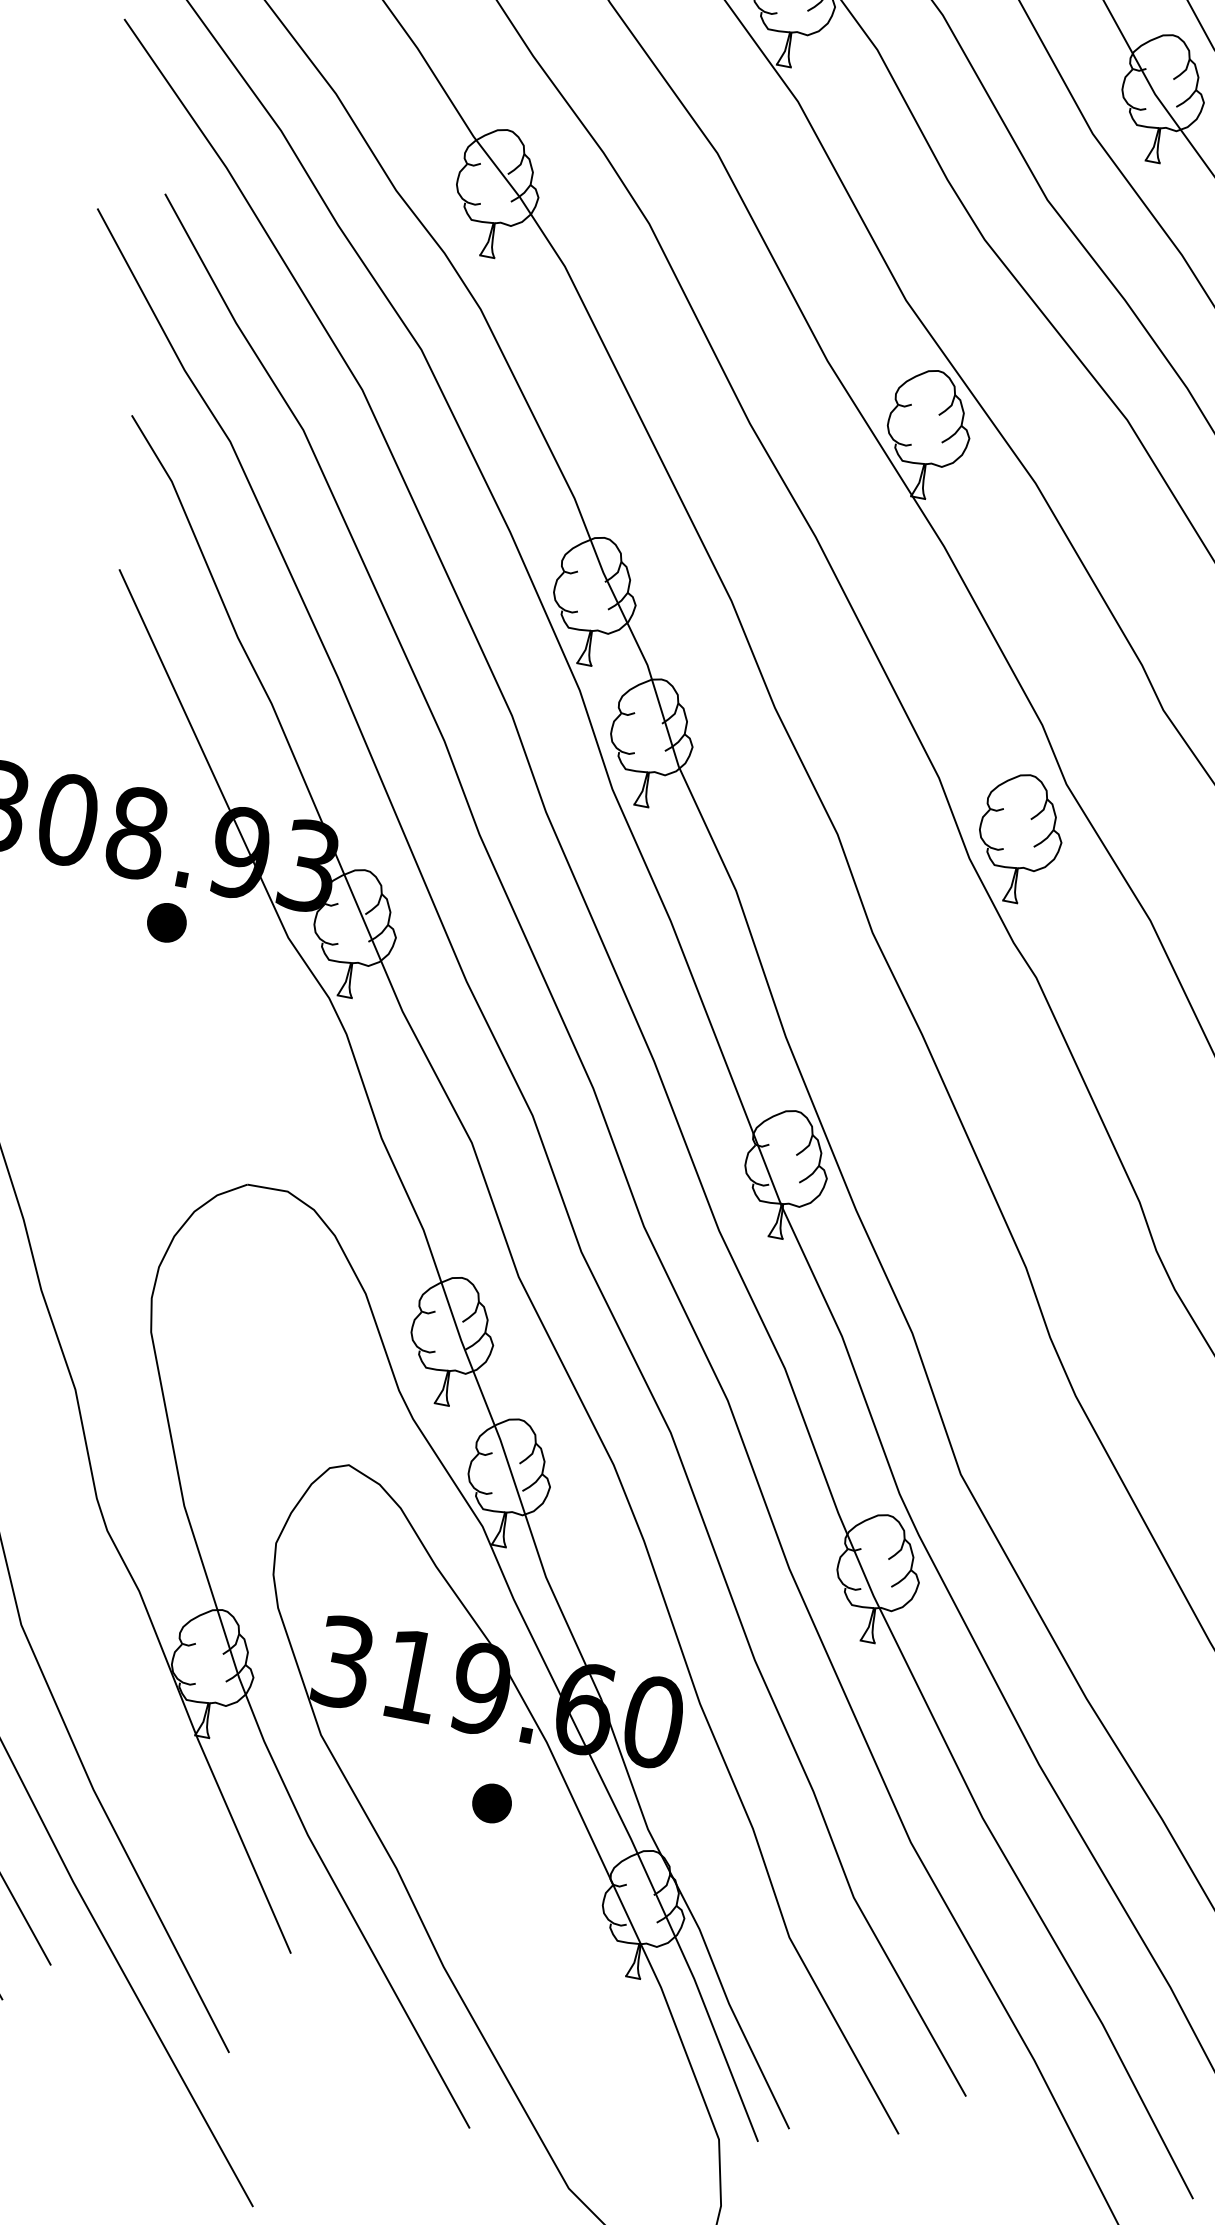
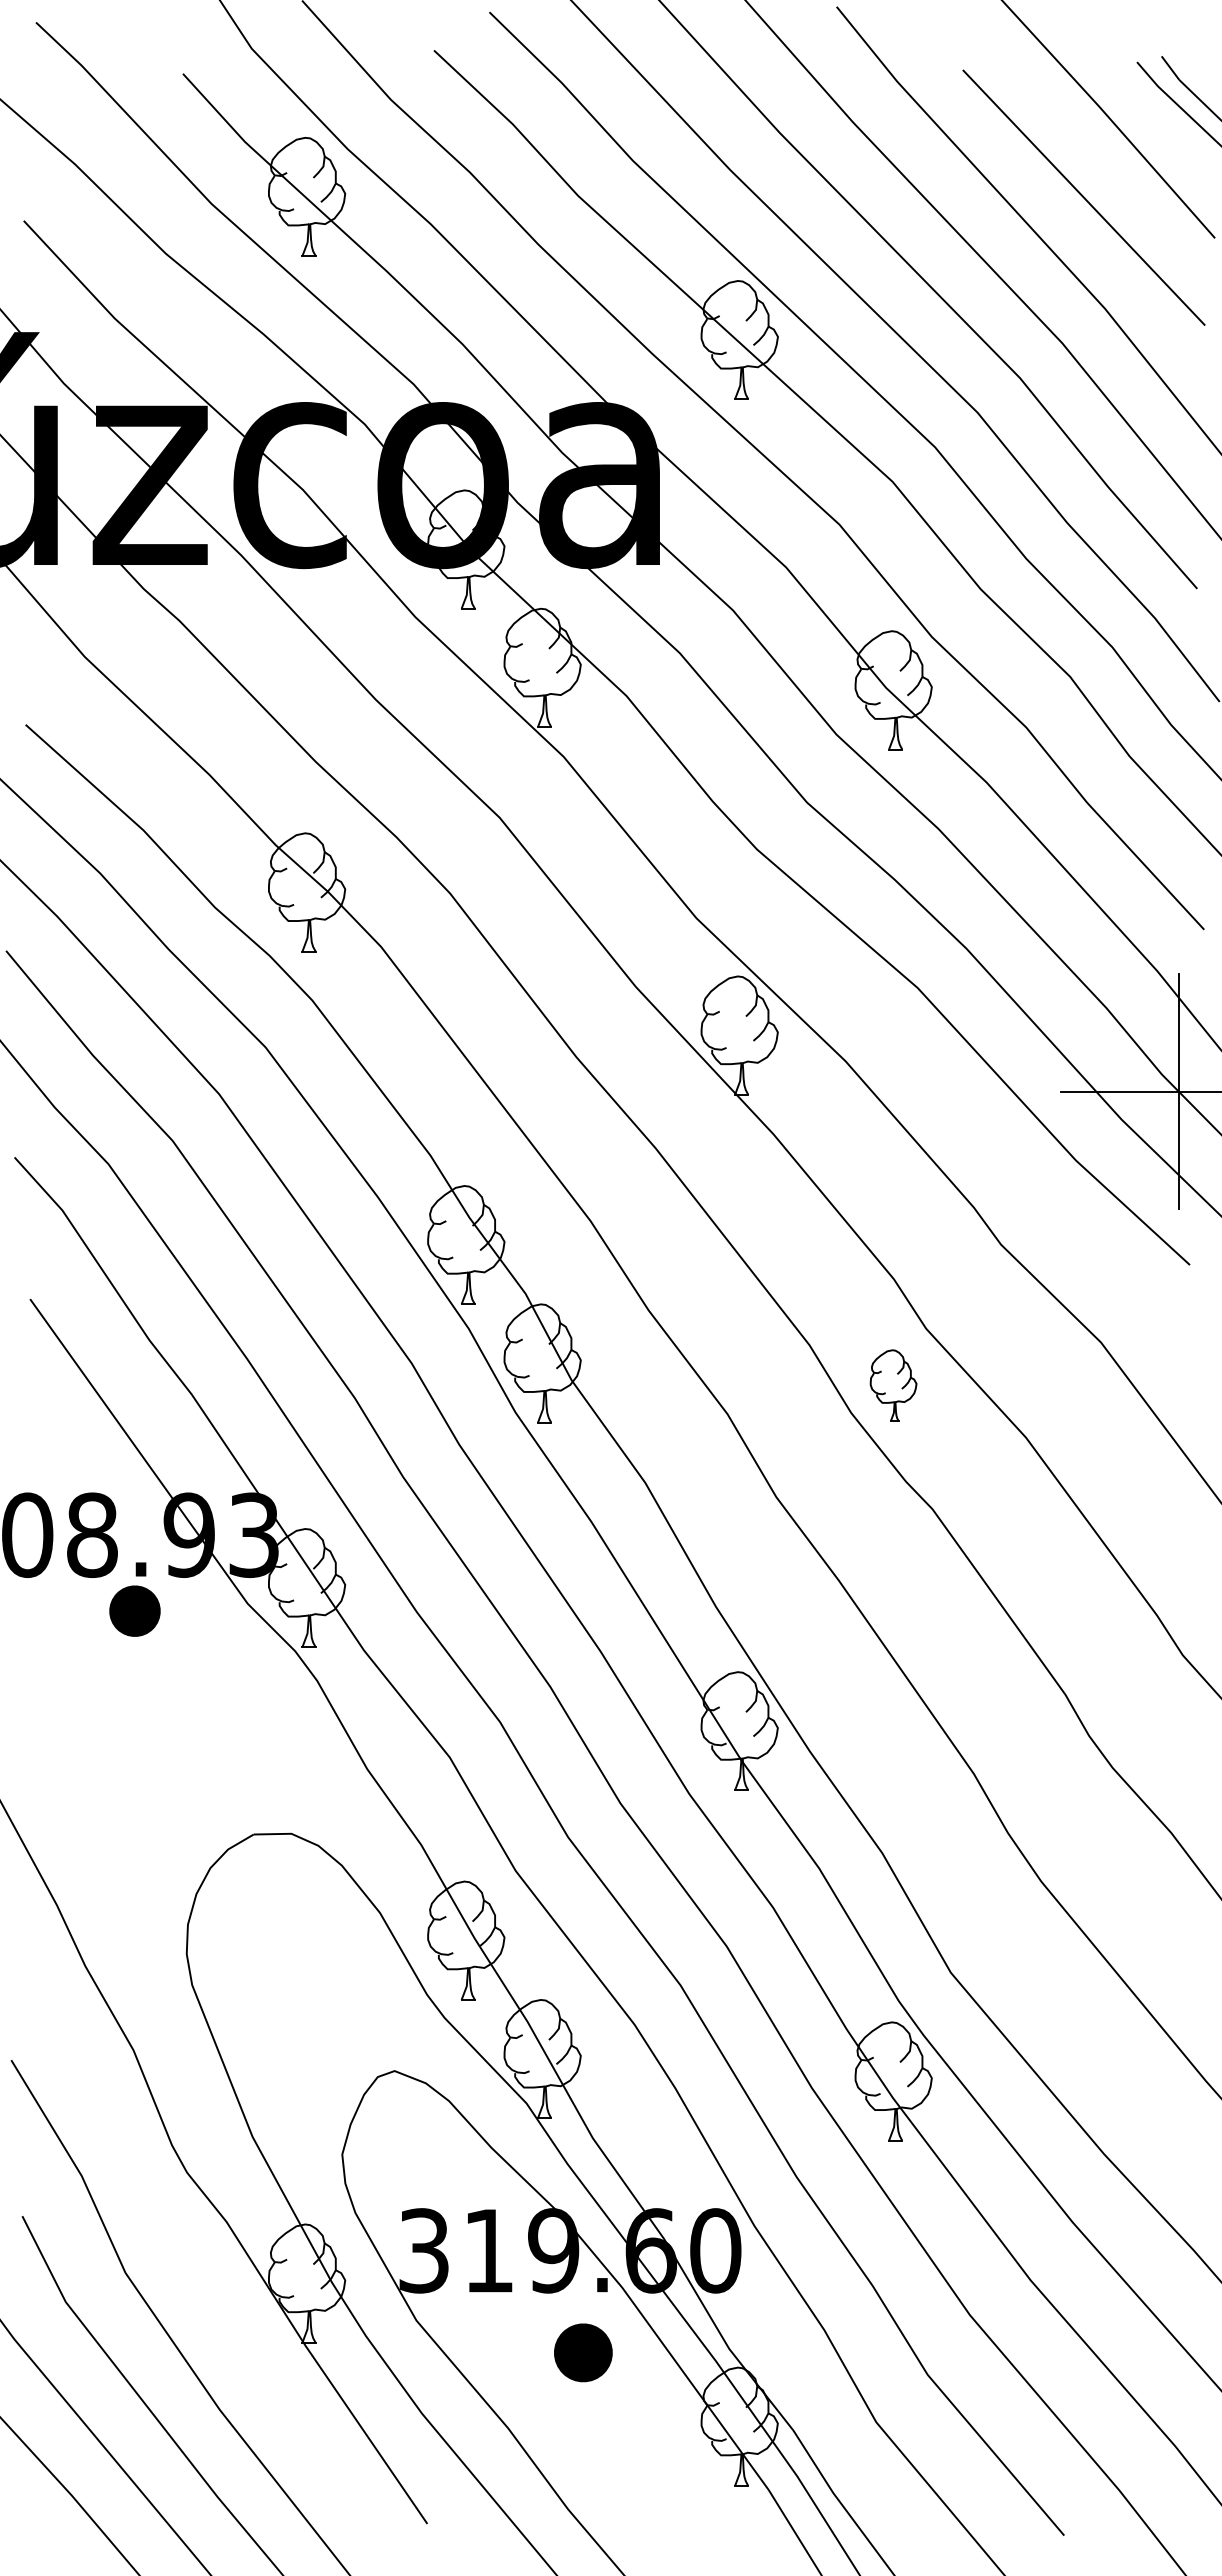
part: (1020, 838) -> (893, 1385), size x0.6
part: (166, 922) -> (134, 1611), size x1.4
part: (492, 1803) -> (583, 2352), size x1.6

